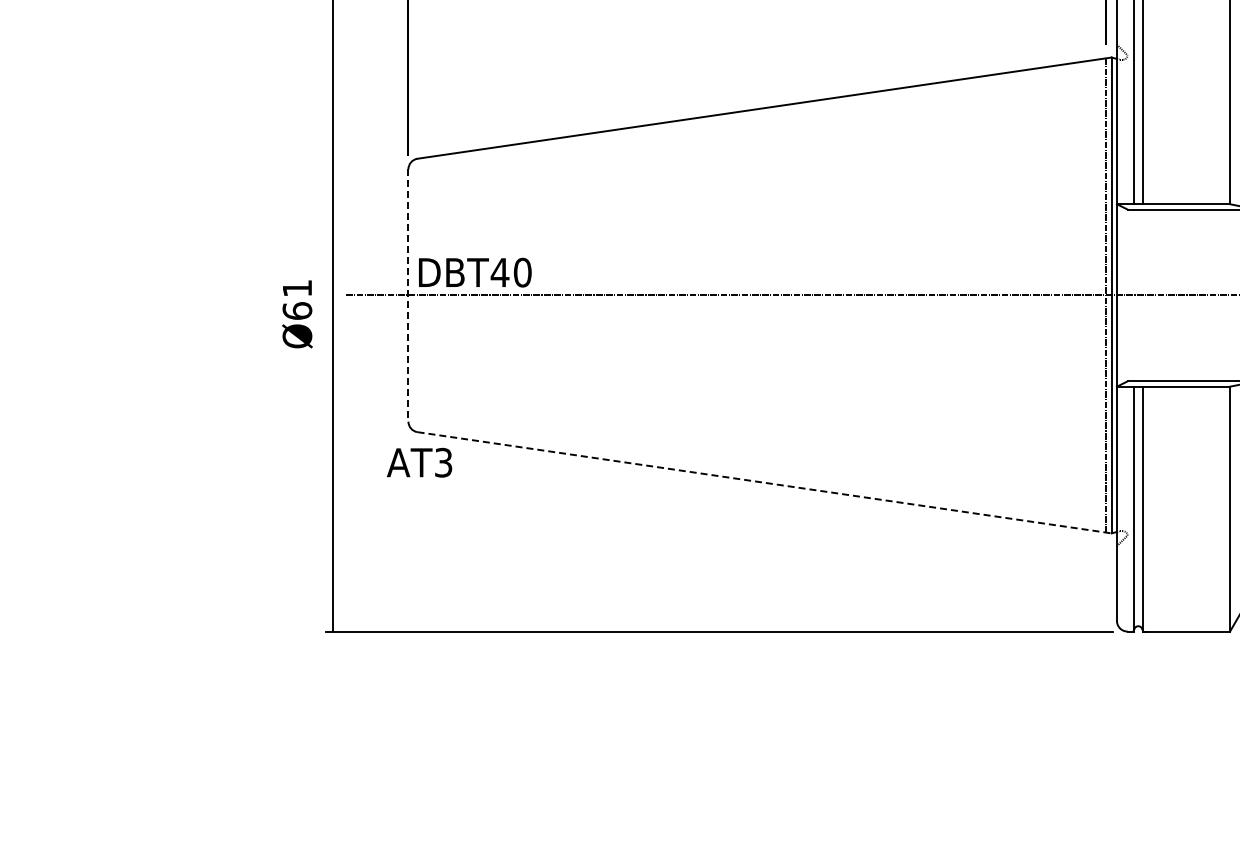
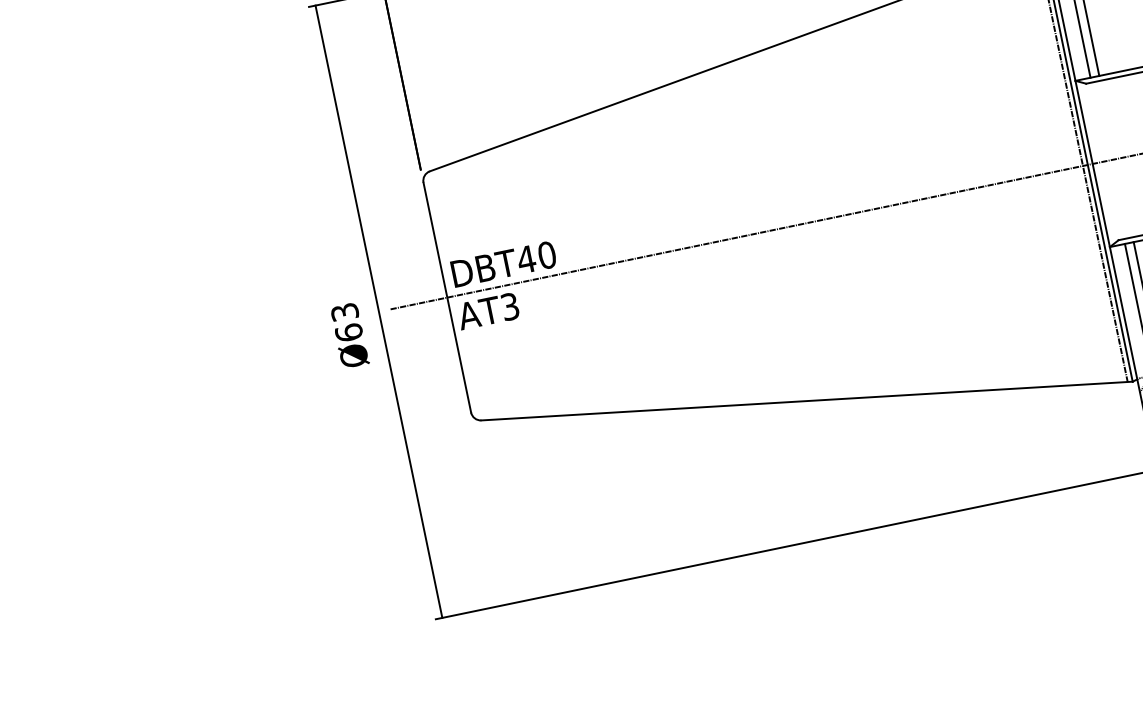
text: (297, 288) -> (344, 312), Ø61 -> Ø63
line: (408, 295) -> (447, 297), dashed -> solid
text: (419, 462) -> (488, 311), moved
line: (764, 482) -> (806, 400), dashed -> solid

